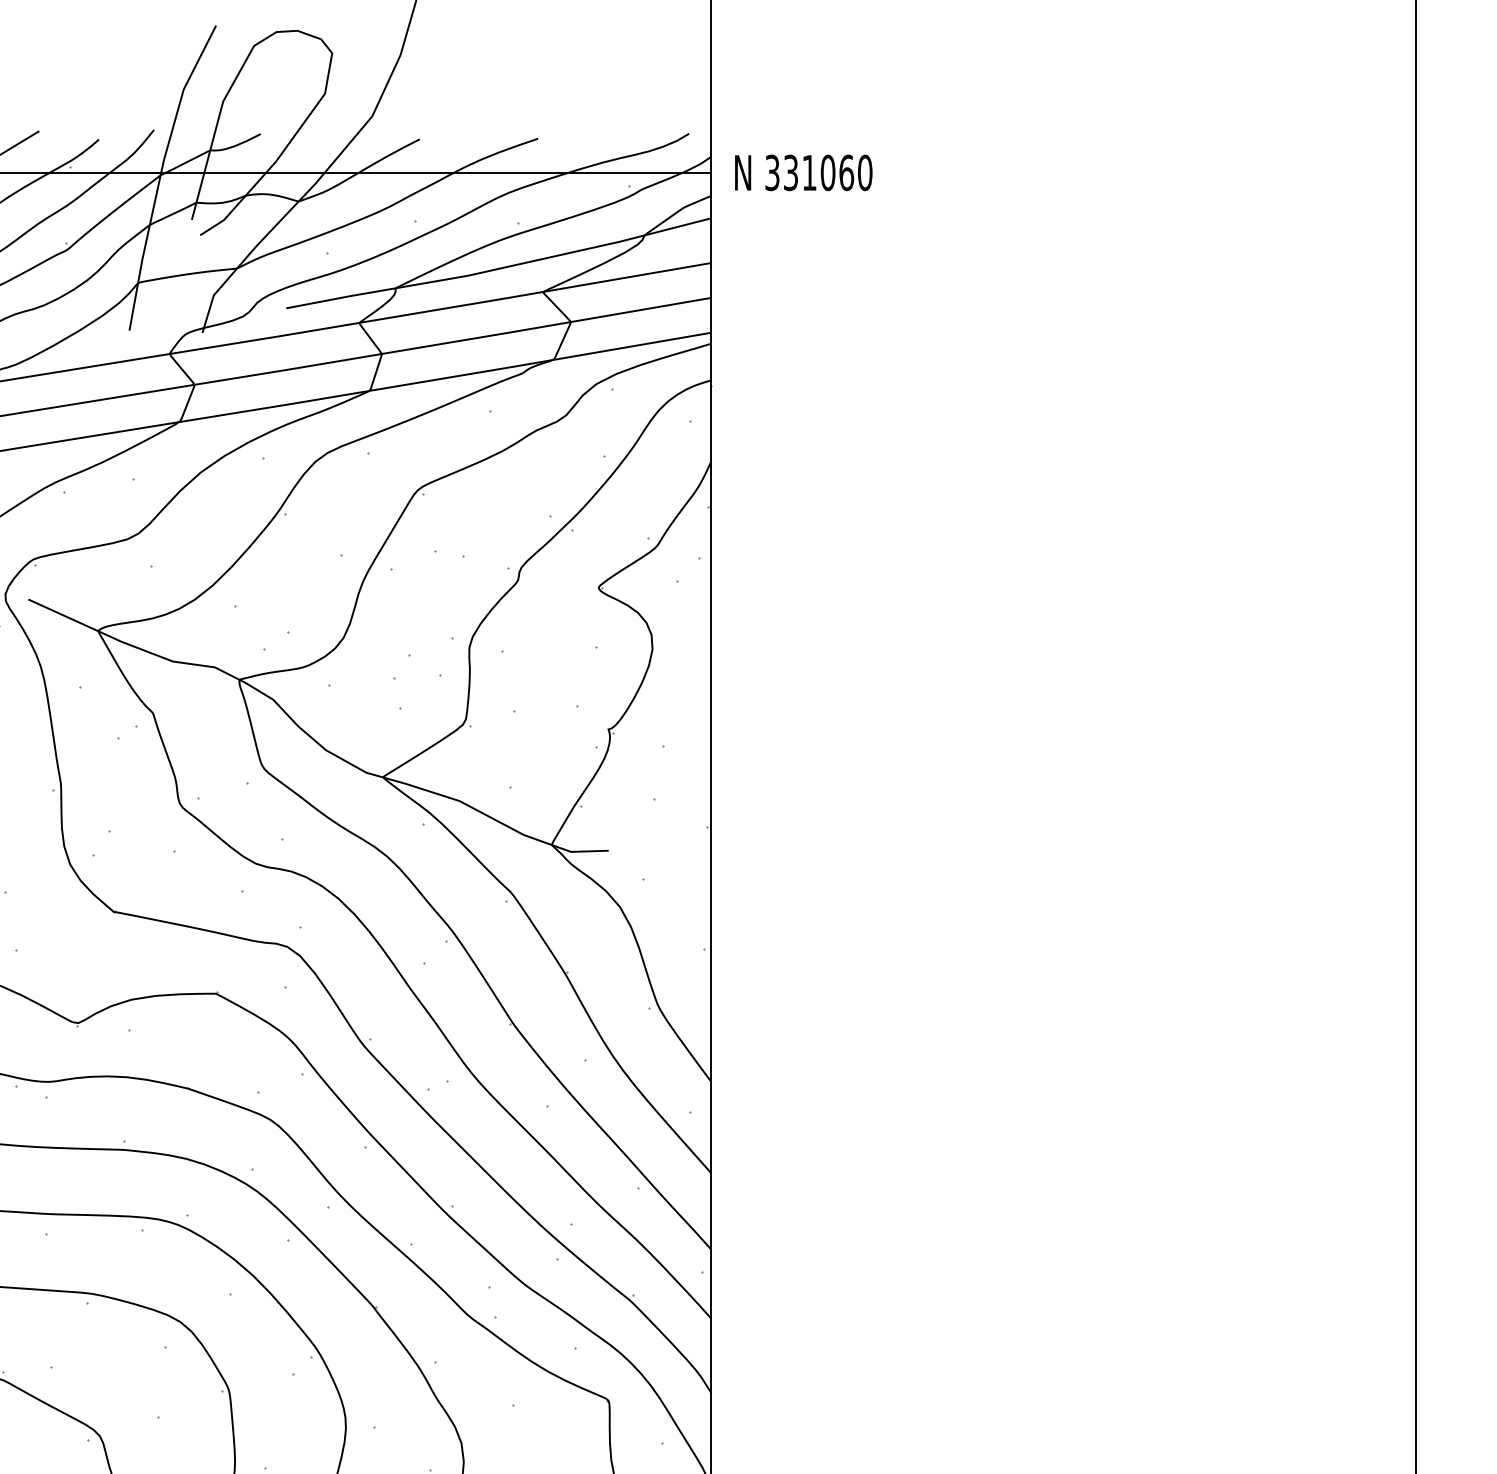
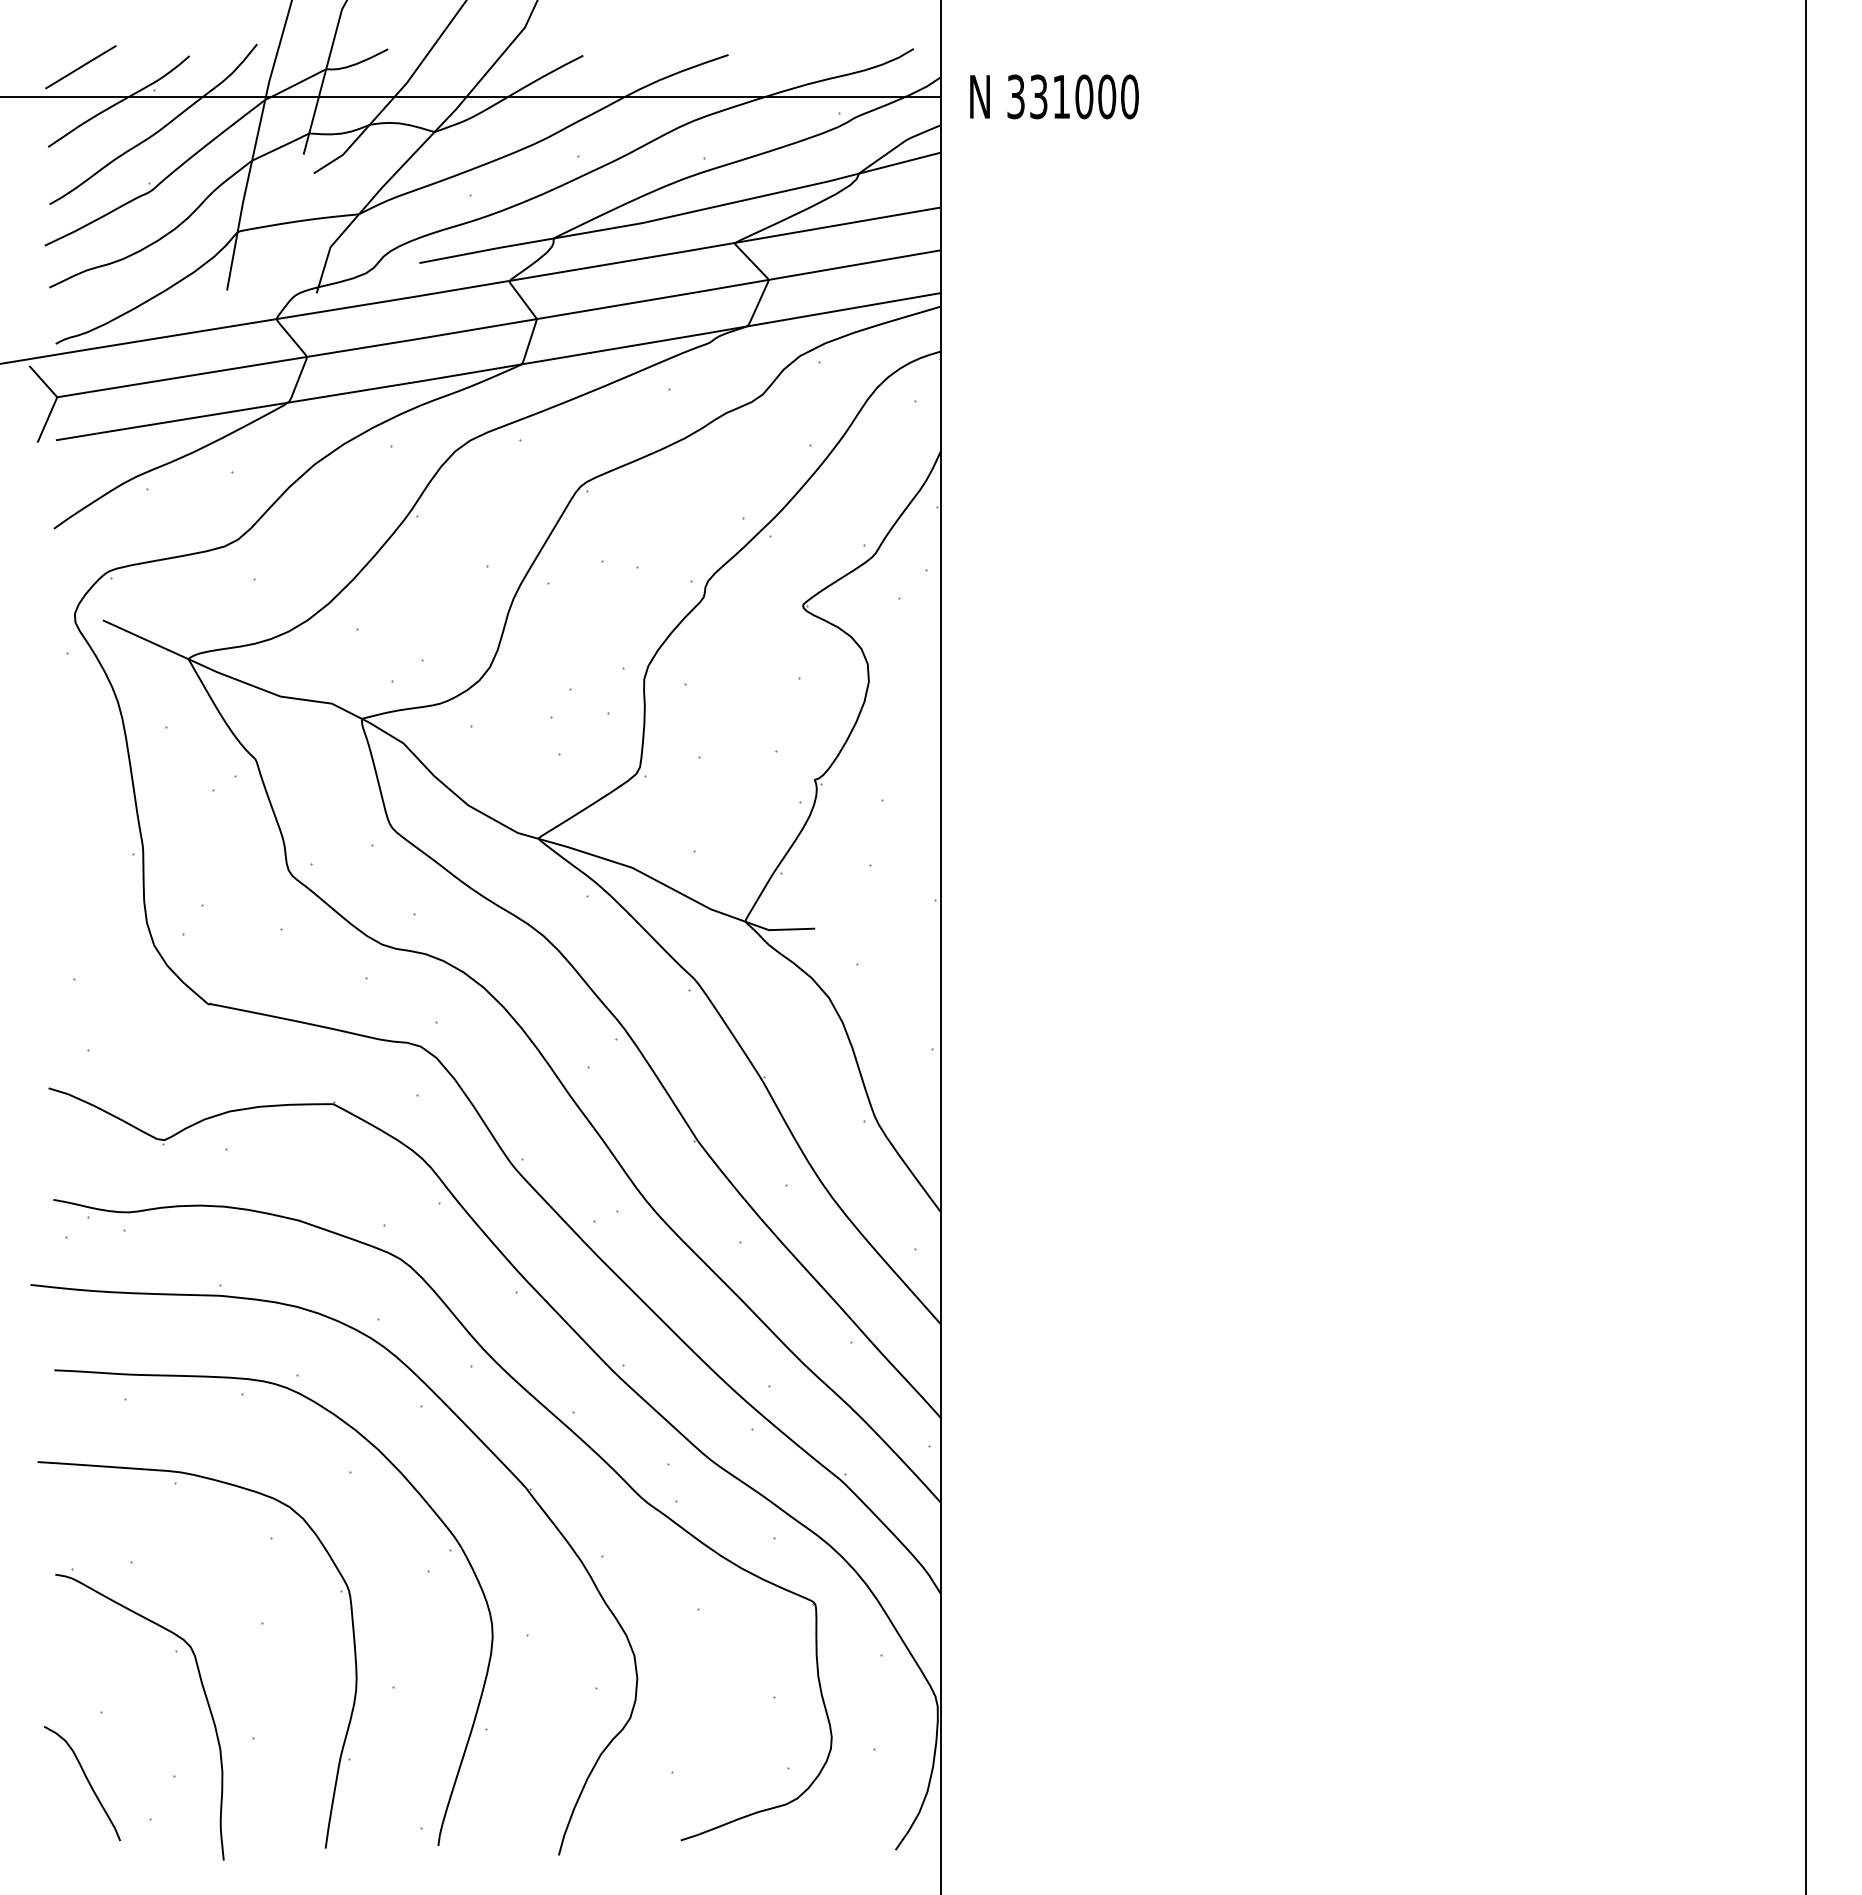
text: (846, 172) -> (1107, 96), 331060 -> 331000

